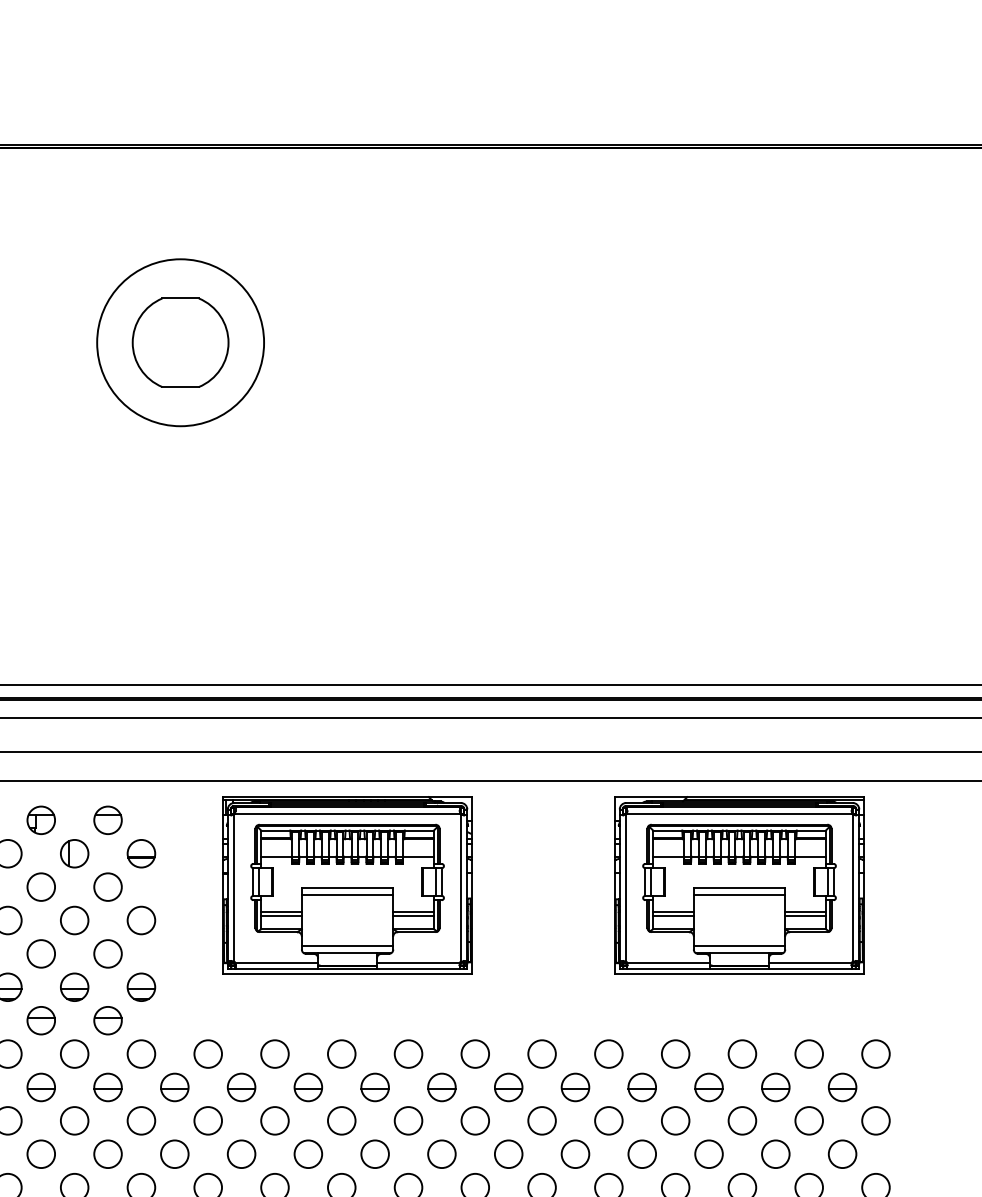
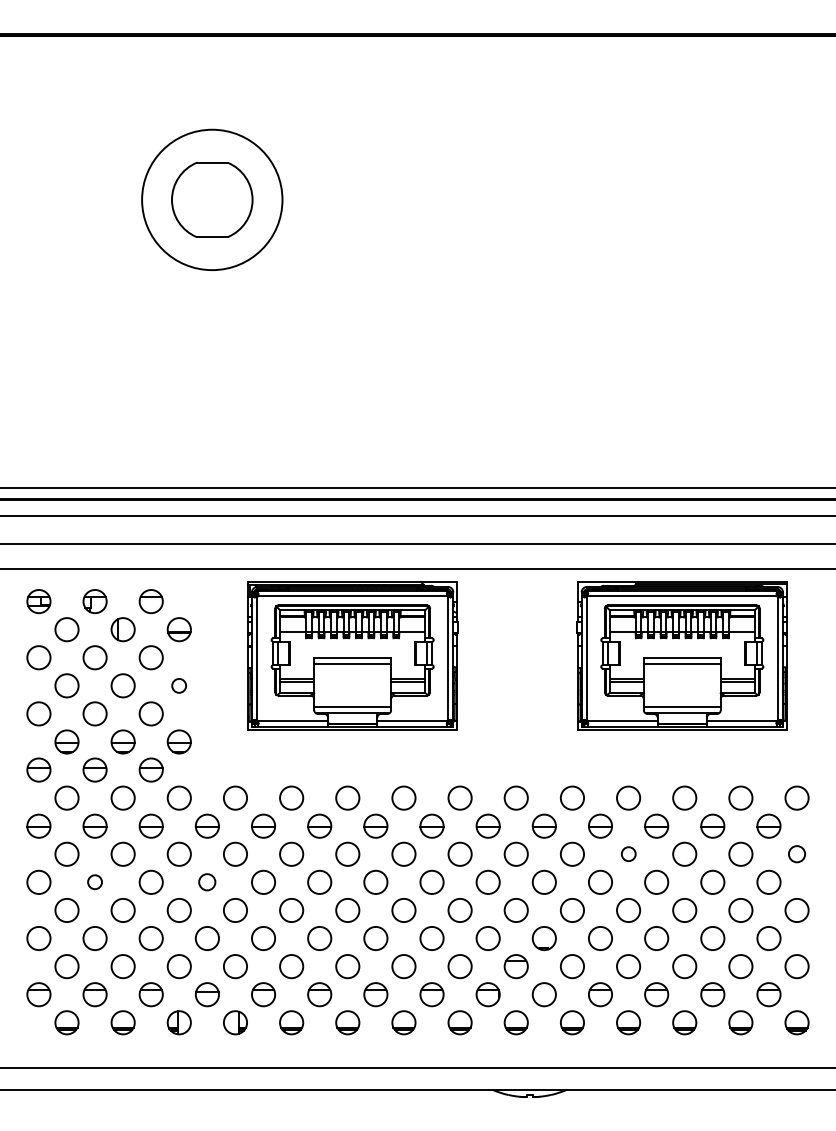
circle: (140, 920) -> (178, 685), size x0.6
circle: (675, 1119) -> (628, 853), size x0.6
circle: (875, 1119) -> (796, 853), size x0.7
circle: (40, 1153) -> (94, 881), size x0.6
circle: (173, 1153) -> (206, 881), size x0.7

